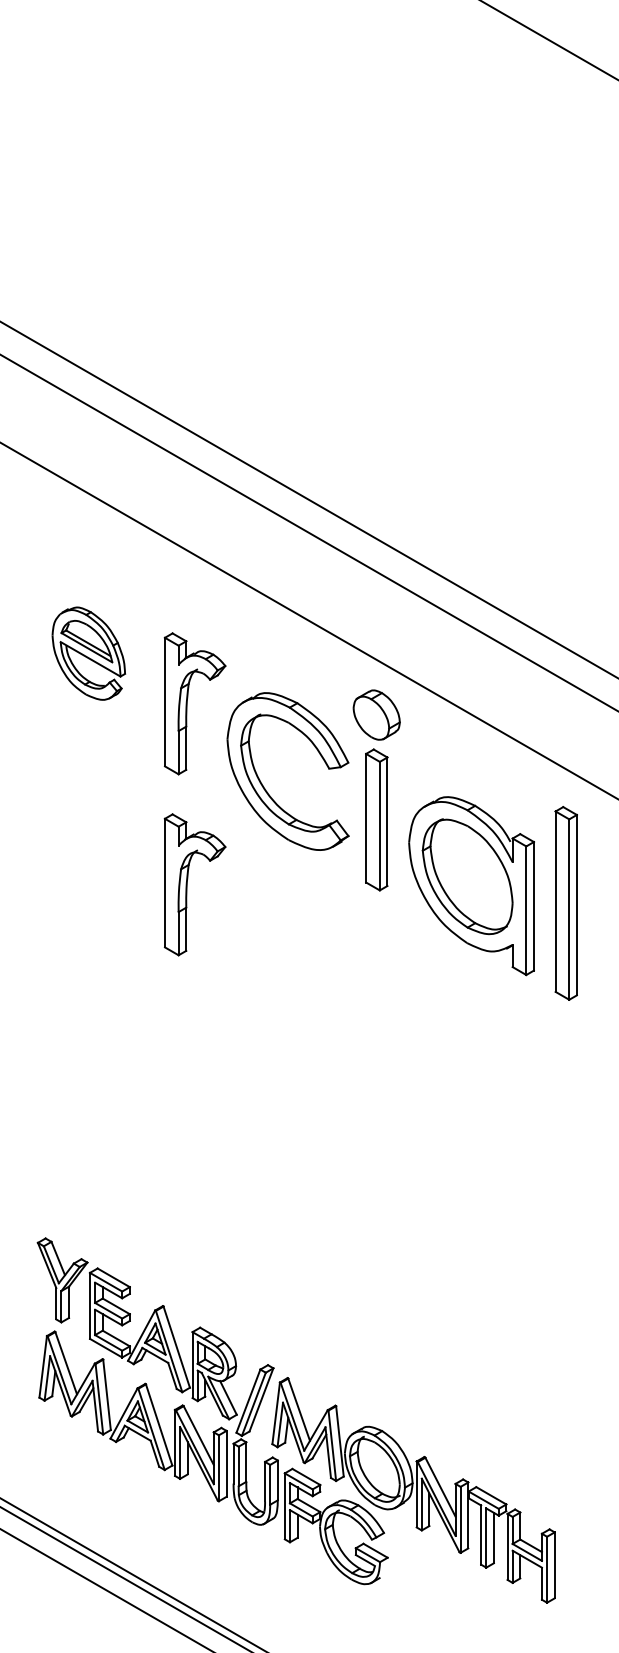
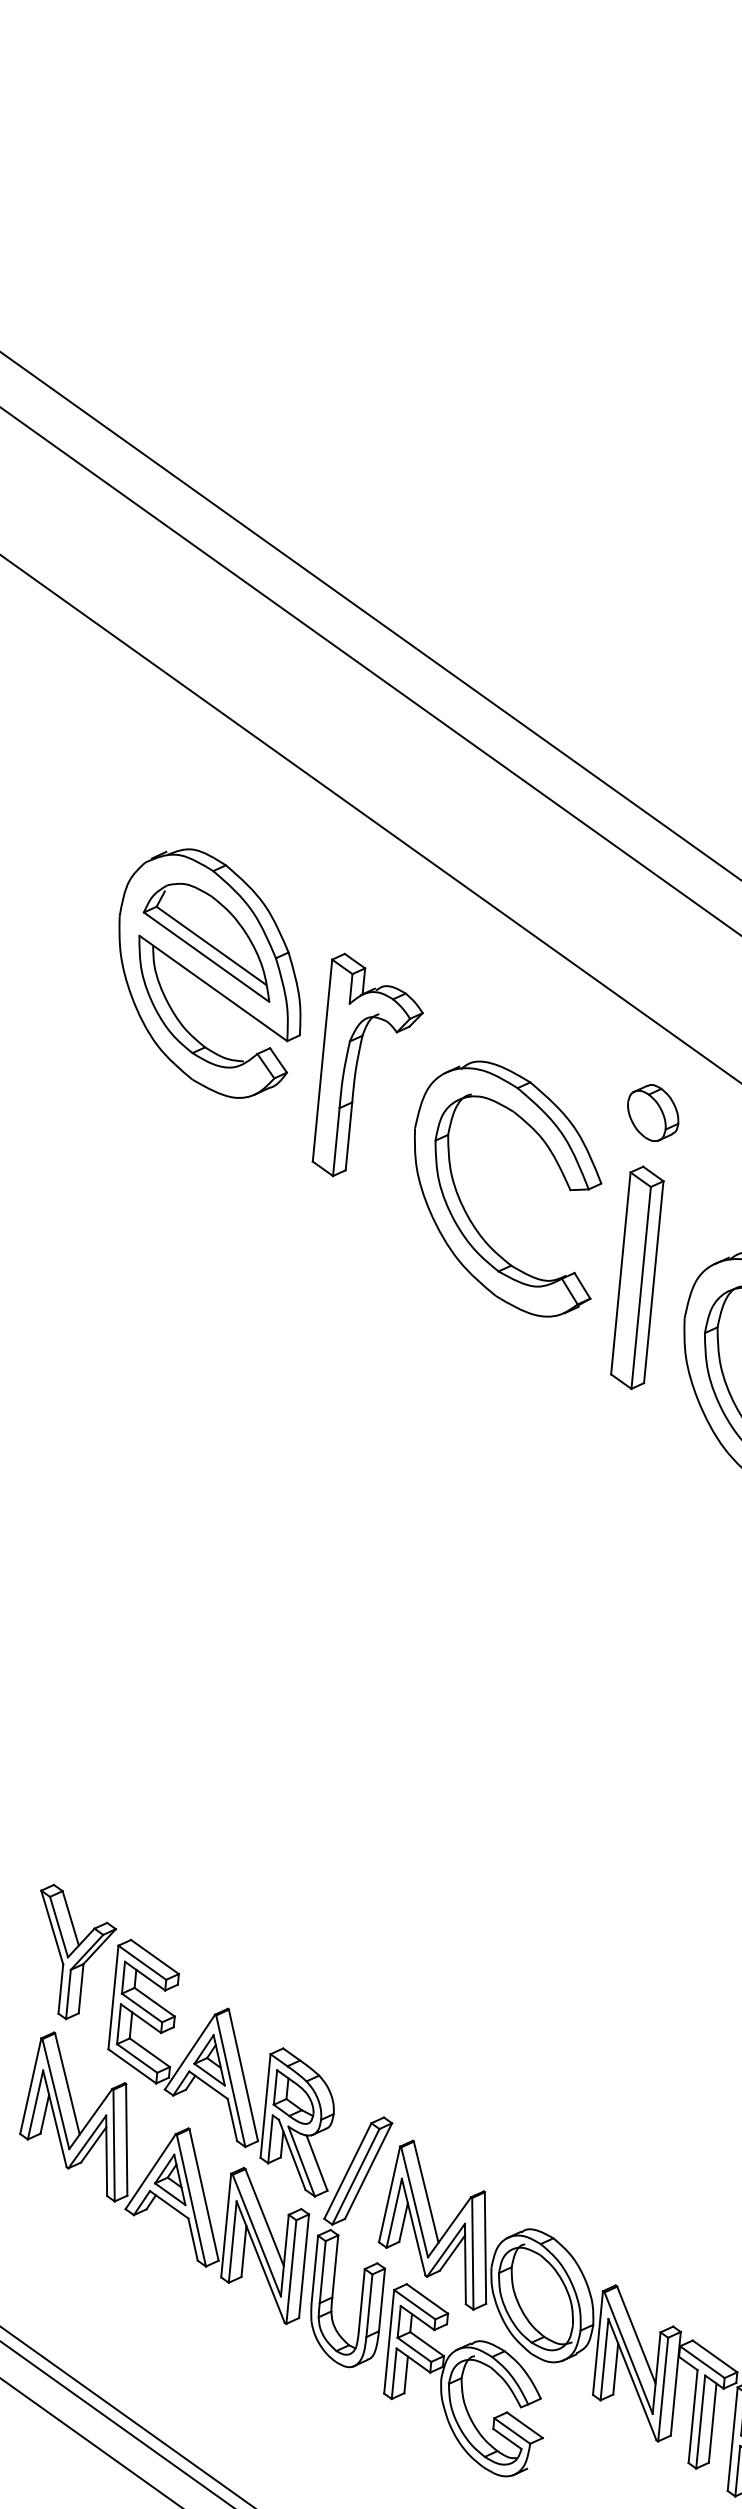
part: (88, 653) -> (209, 972), size x1.67
part: (376, 714) -> (652, 1112), size x0.71
part: (187, 884) -> (330, 1350), removed

